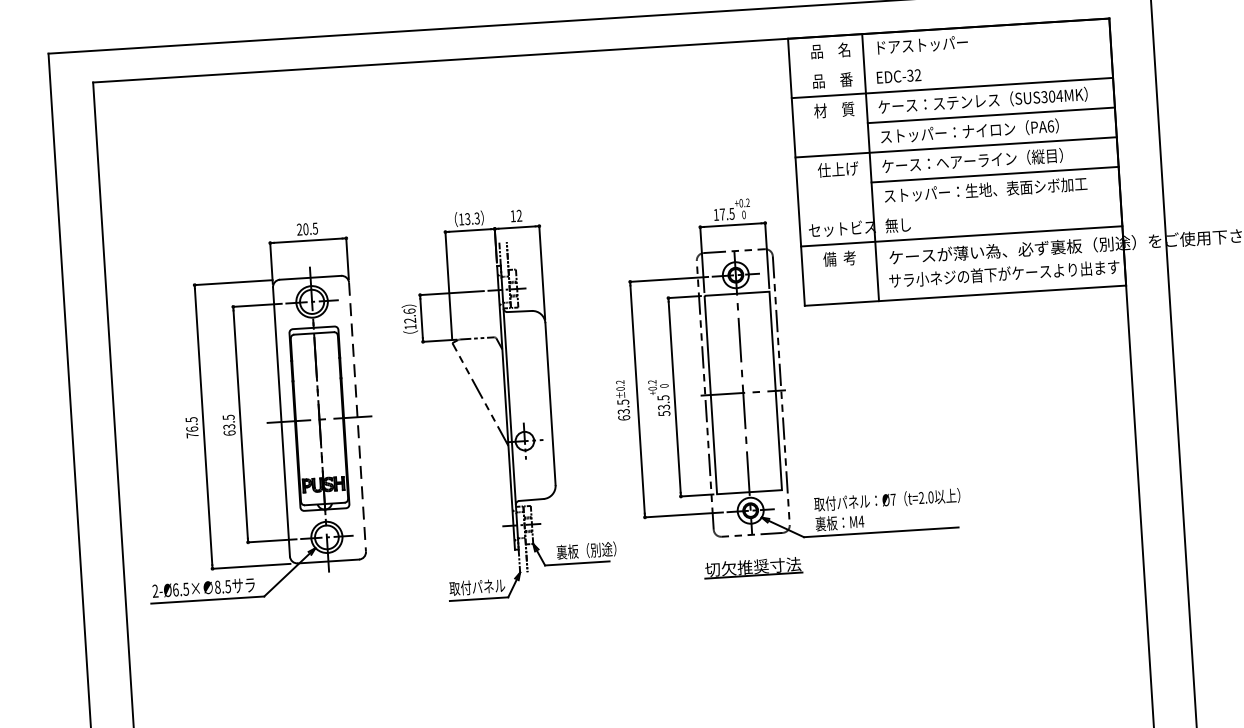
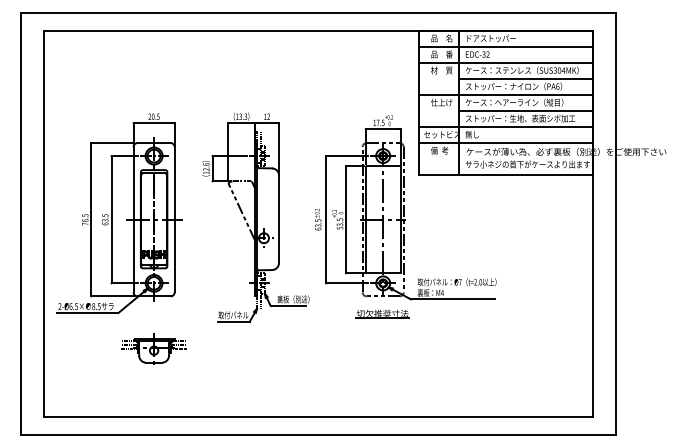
line: (949, 58) -> (505, 46), added
line: (958, 206) -> (505, 126), added
line: (357, 416) -> (174, 219), dashed -> solid
part: (333, 657) -> (153, 348), added

